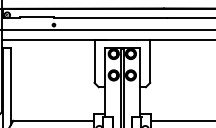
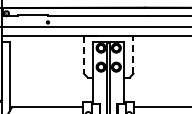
line: (150, 61) -> (133, 54), solid -> dashed
line: (95, 62) -> (84, 55), solid -> dashed

